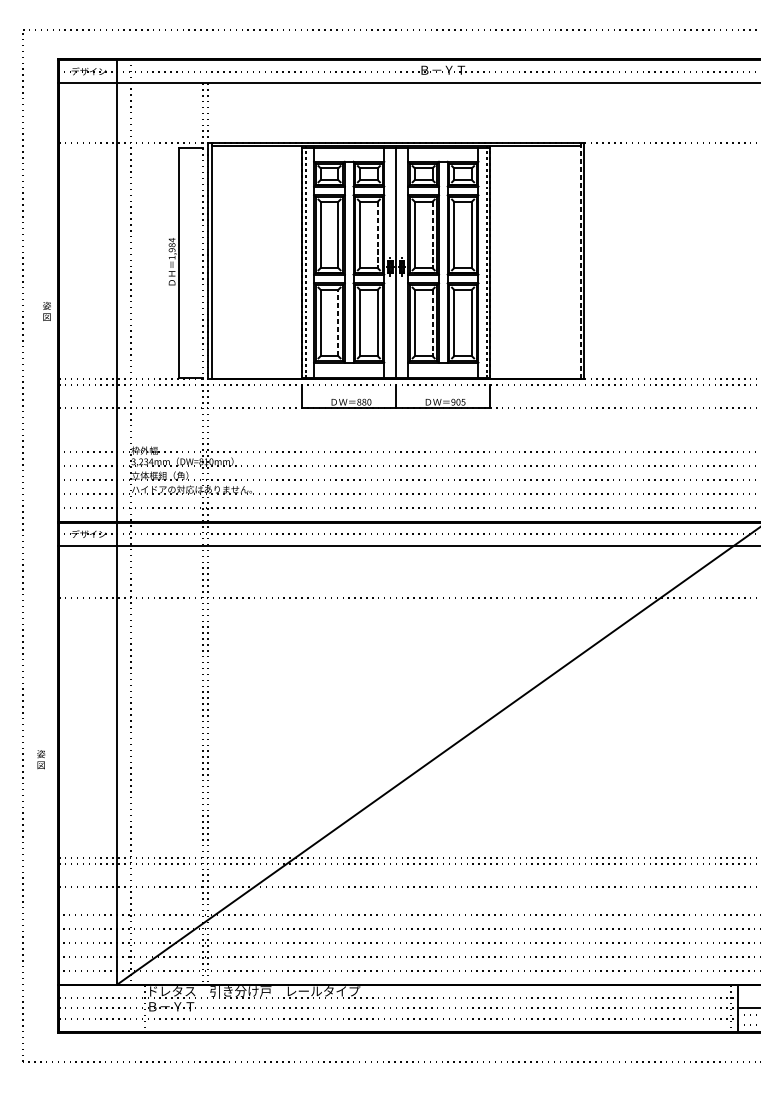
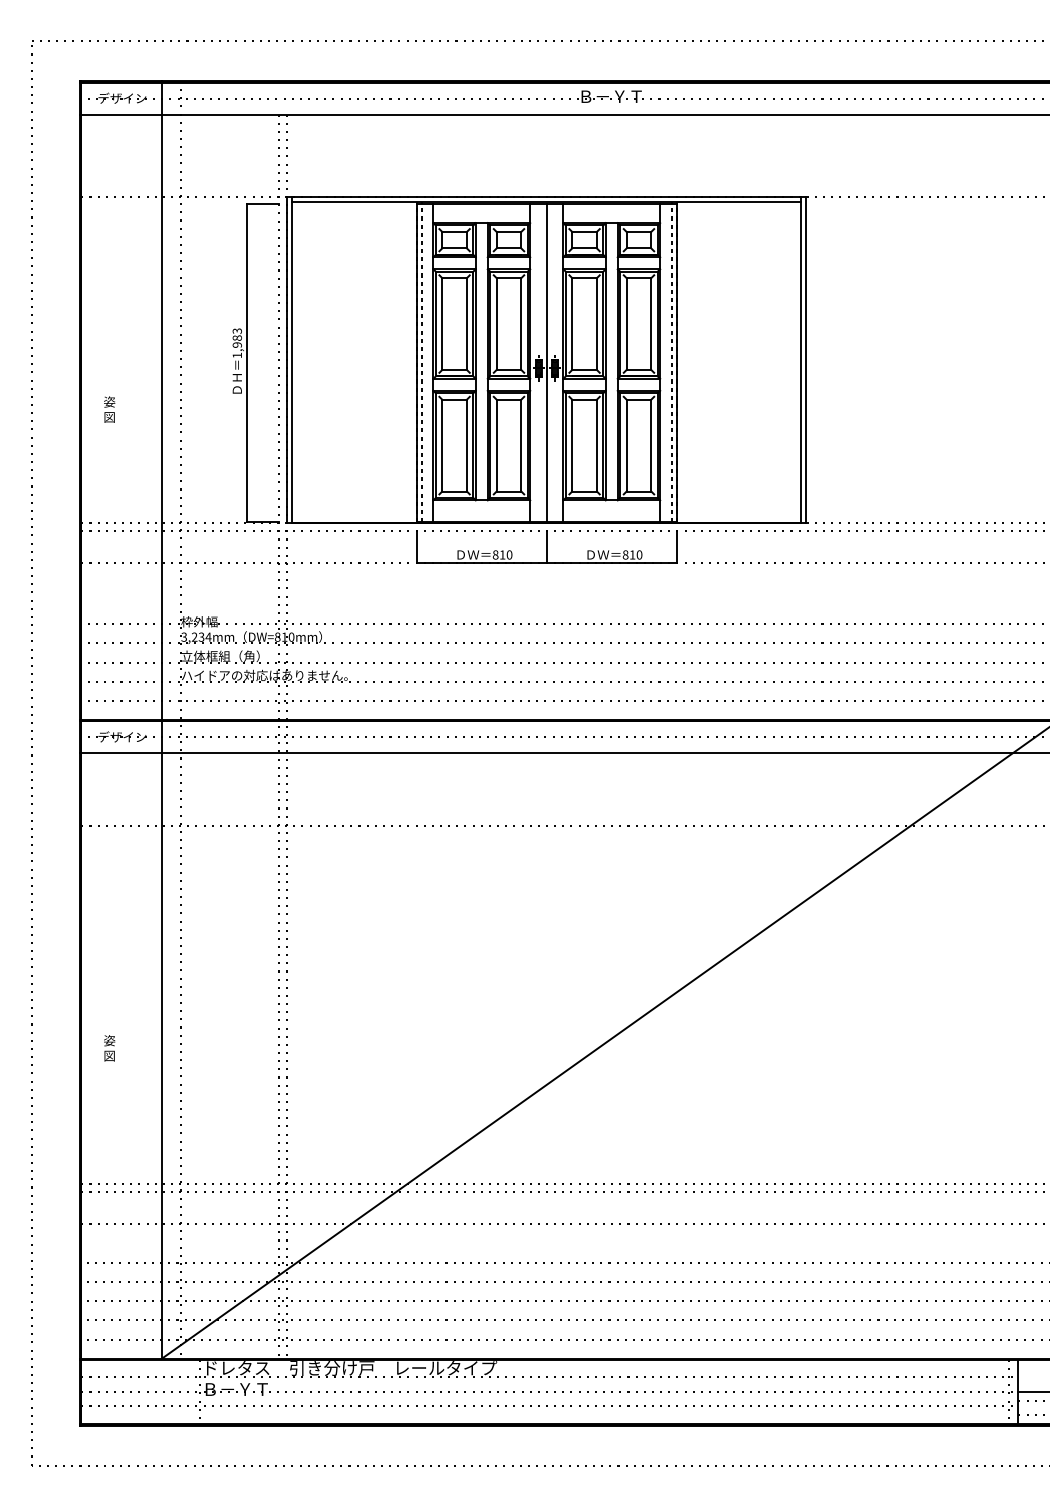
line: (377, 235) -> (521, 324), dashed -> solid
line: (432, 235) -> (596, 324), dashed -> solid
text: (171, 240) -> (236, 331), 1,984 -> 1,983
line: (580, 260) -> (801, 359), dashed -> solid
text: (46, 311) -> (109, 409), moved
line: (338, 322) -> (466, 445), dashed -> solid
line: (432, 322) -> (596, 445), dashed -> solid
text: (364, 401) -> (502, 554), 880 -> 810
text: (458, 401) -> (632, 554), 905 -> 810
text: (41, 759) -> (109, 1048), moved

